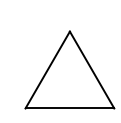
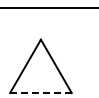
line: (69, 109) -> (40, 93), solid -> dashed

